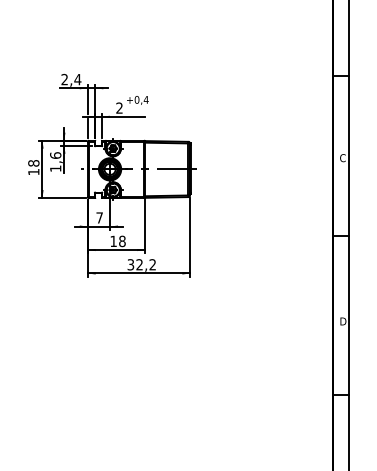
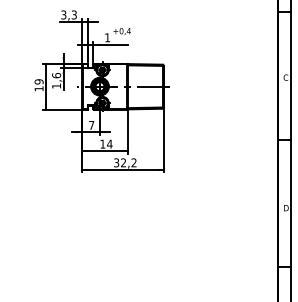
text: (71, 79) -> (69, 14), 2,4 -> 3,3
text: (119, 107) -> (107, 37), 2 -> 1
text: (33, 163) -> (38, 81), 18 -> 19
text: (121, 241) -> (109, 144), 18 -> 14

